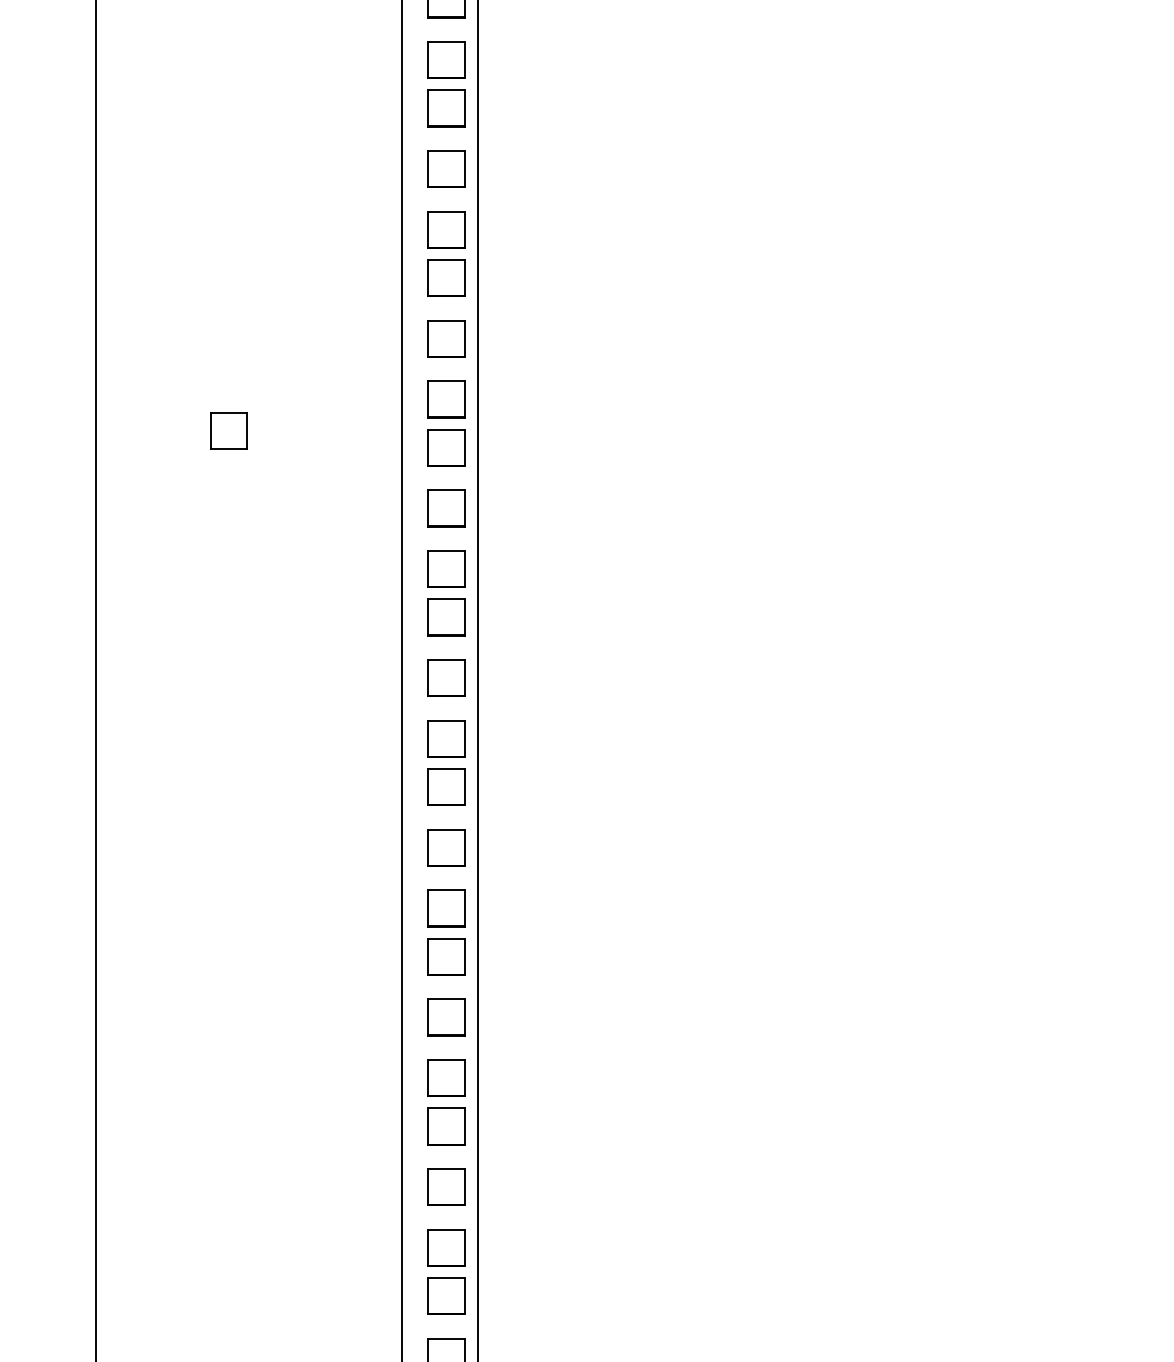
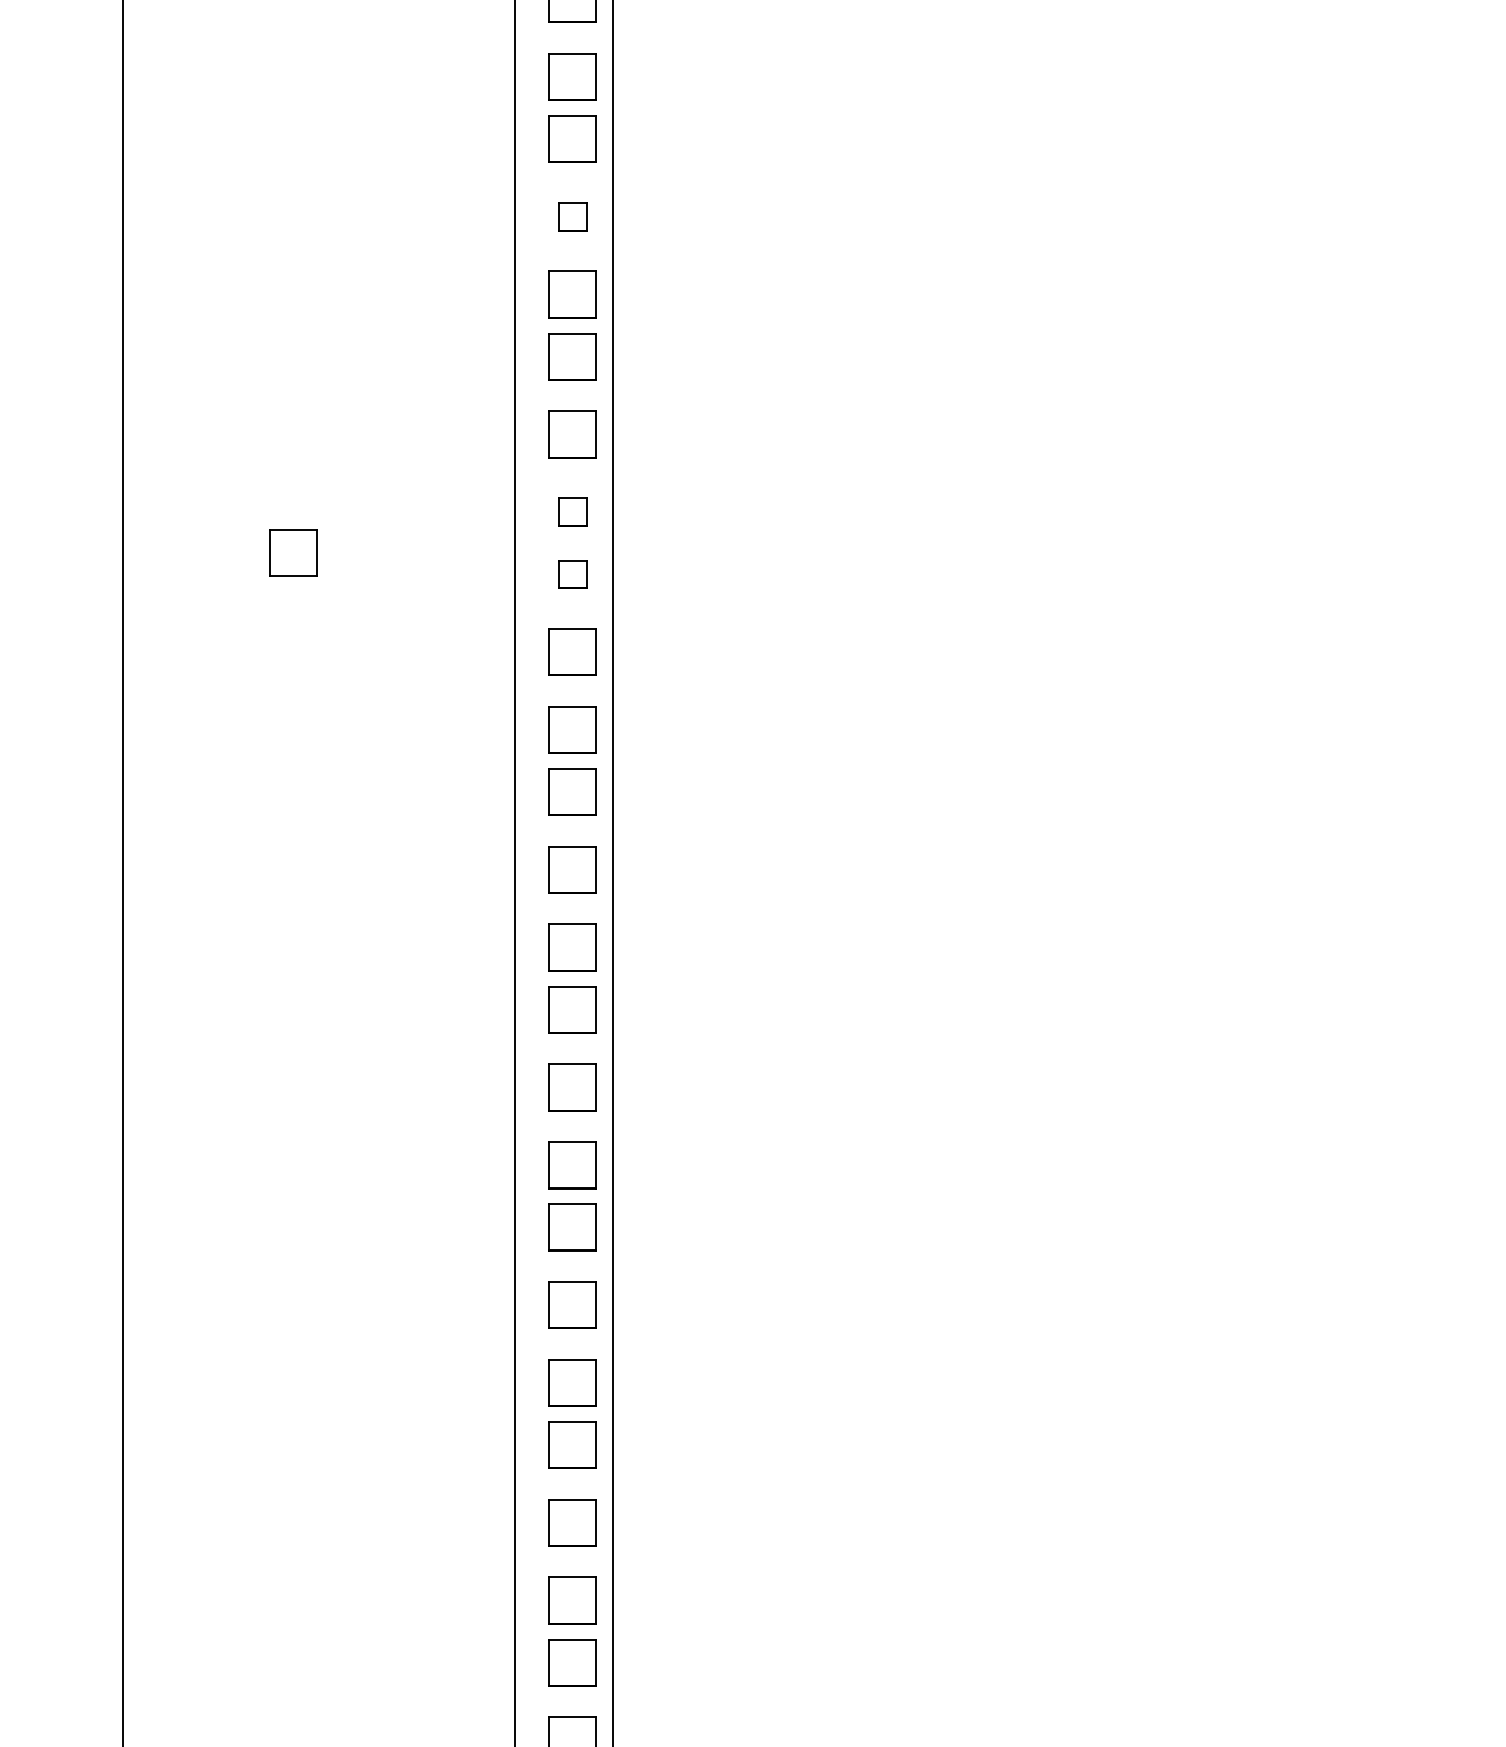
part: (446, 168) -> (572, 216), size x0.6
part: (446, 399) -> (572, 512), size x0.6
part: (446, 447) -> (572, 574), size x0.6

